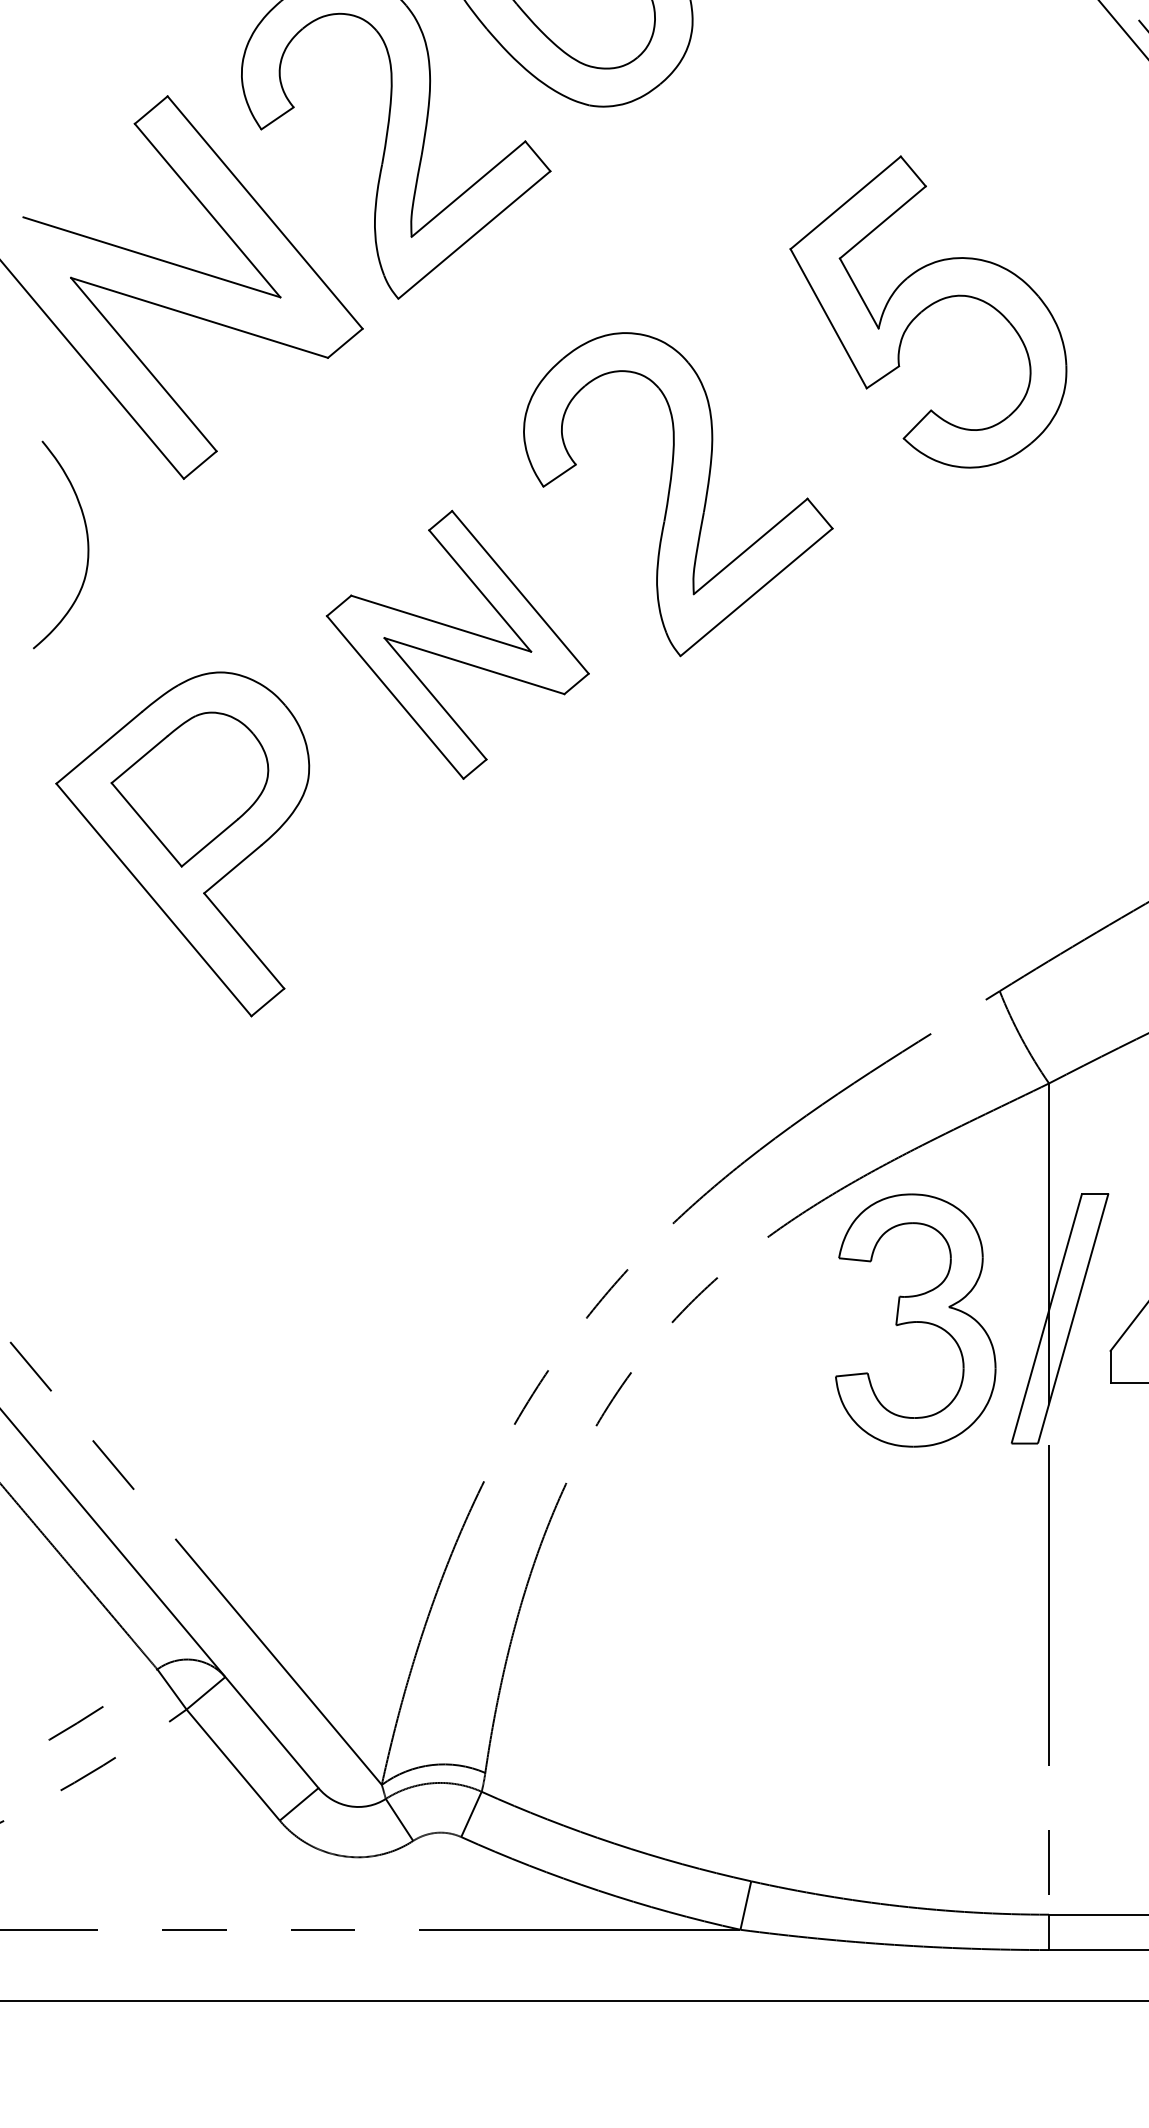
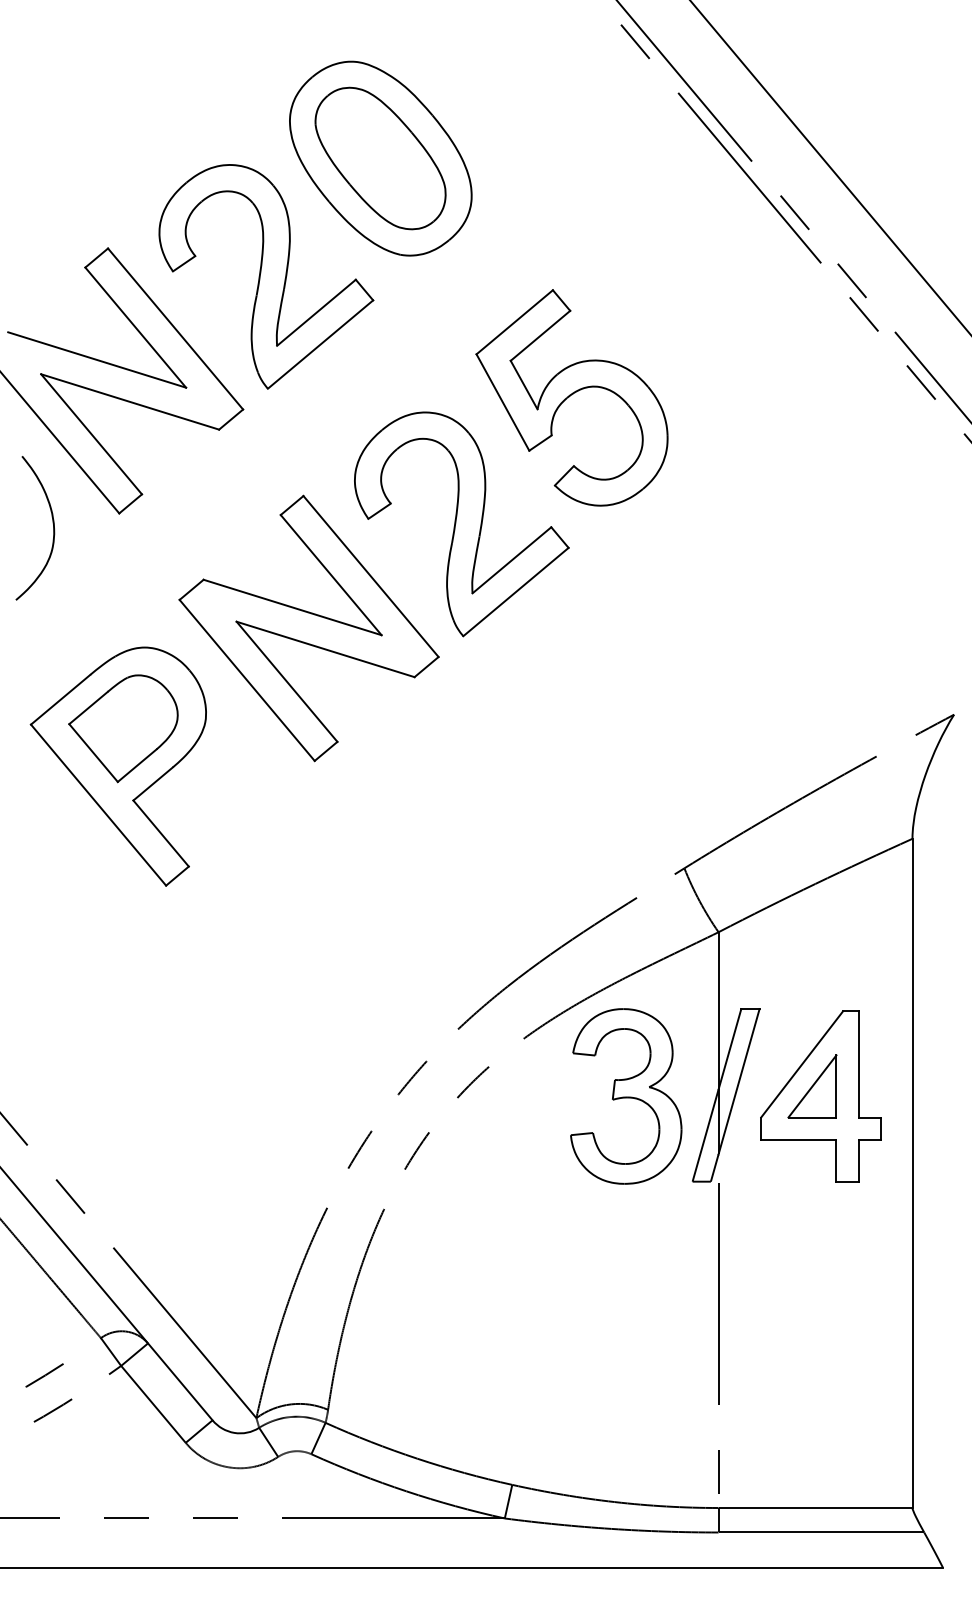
part: (927, 311) -> (571, 397), moved
curve: (85, 538) -> (52, 523), moved
part: (457, 644) -> (308, 628), size x1.43

